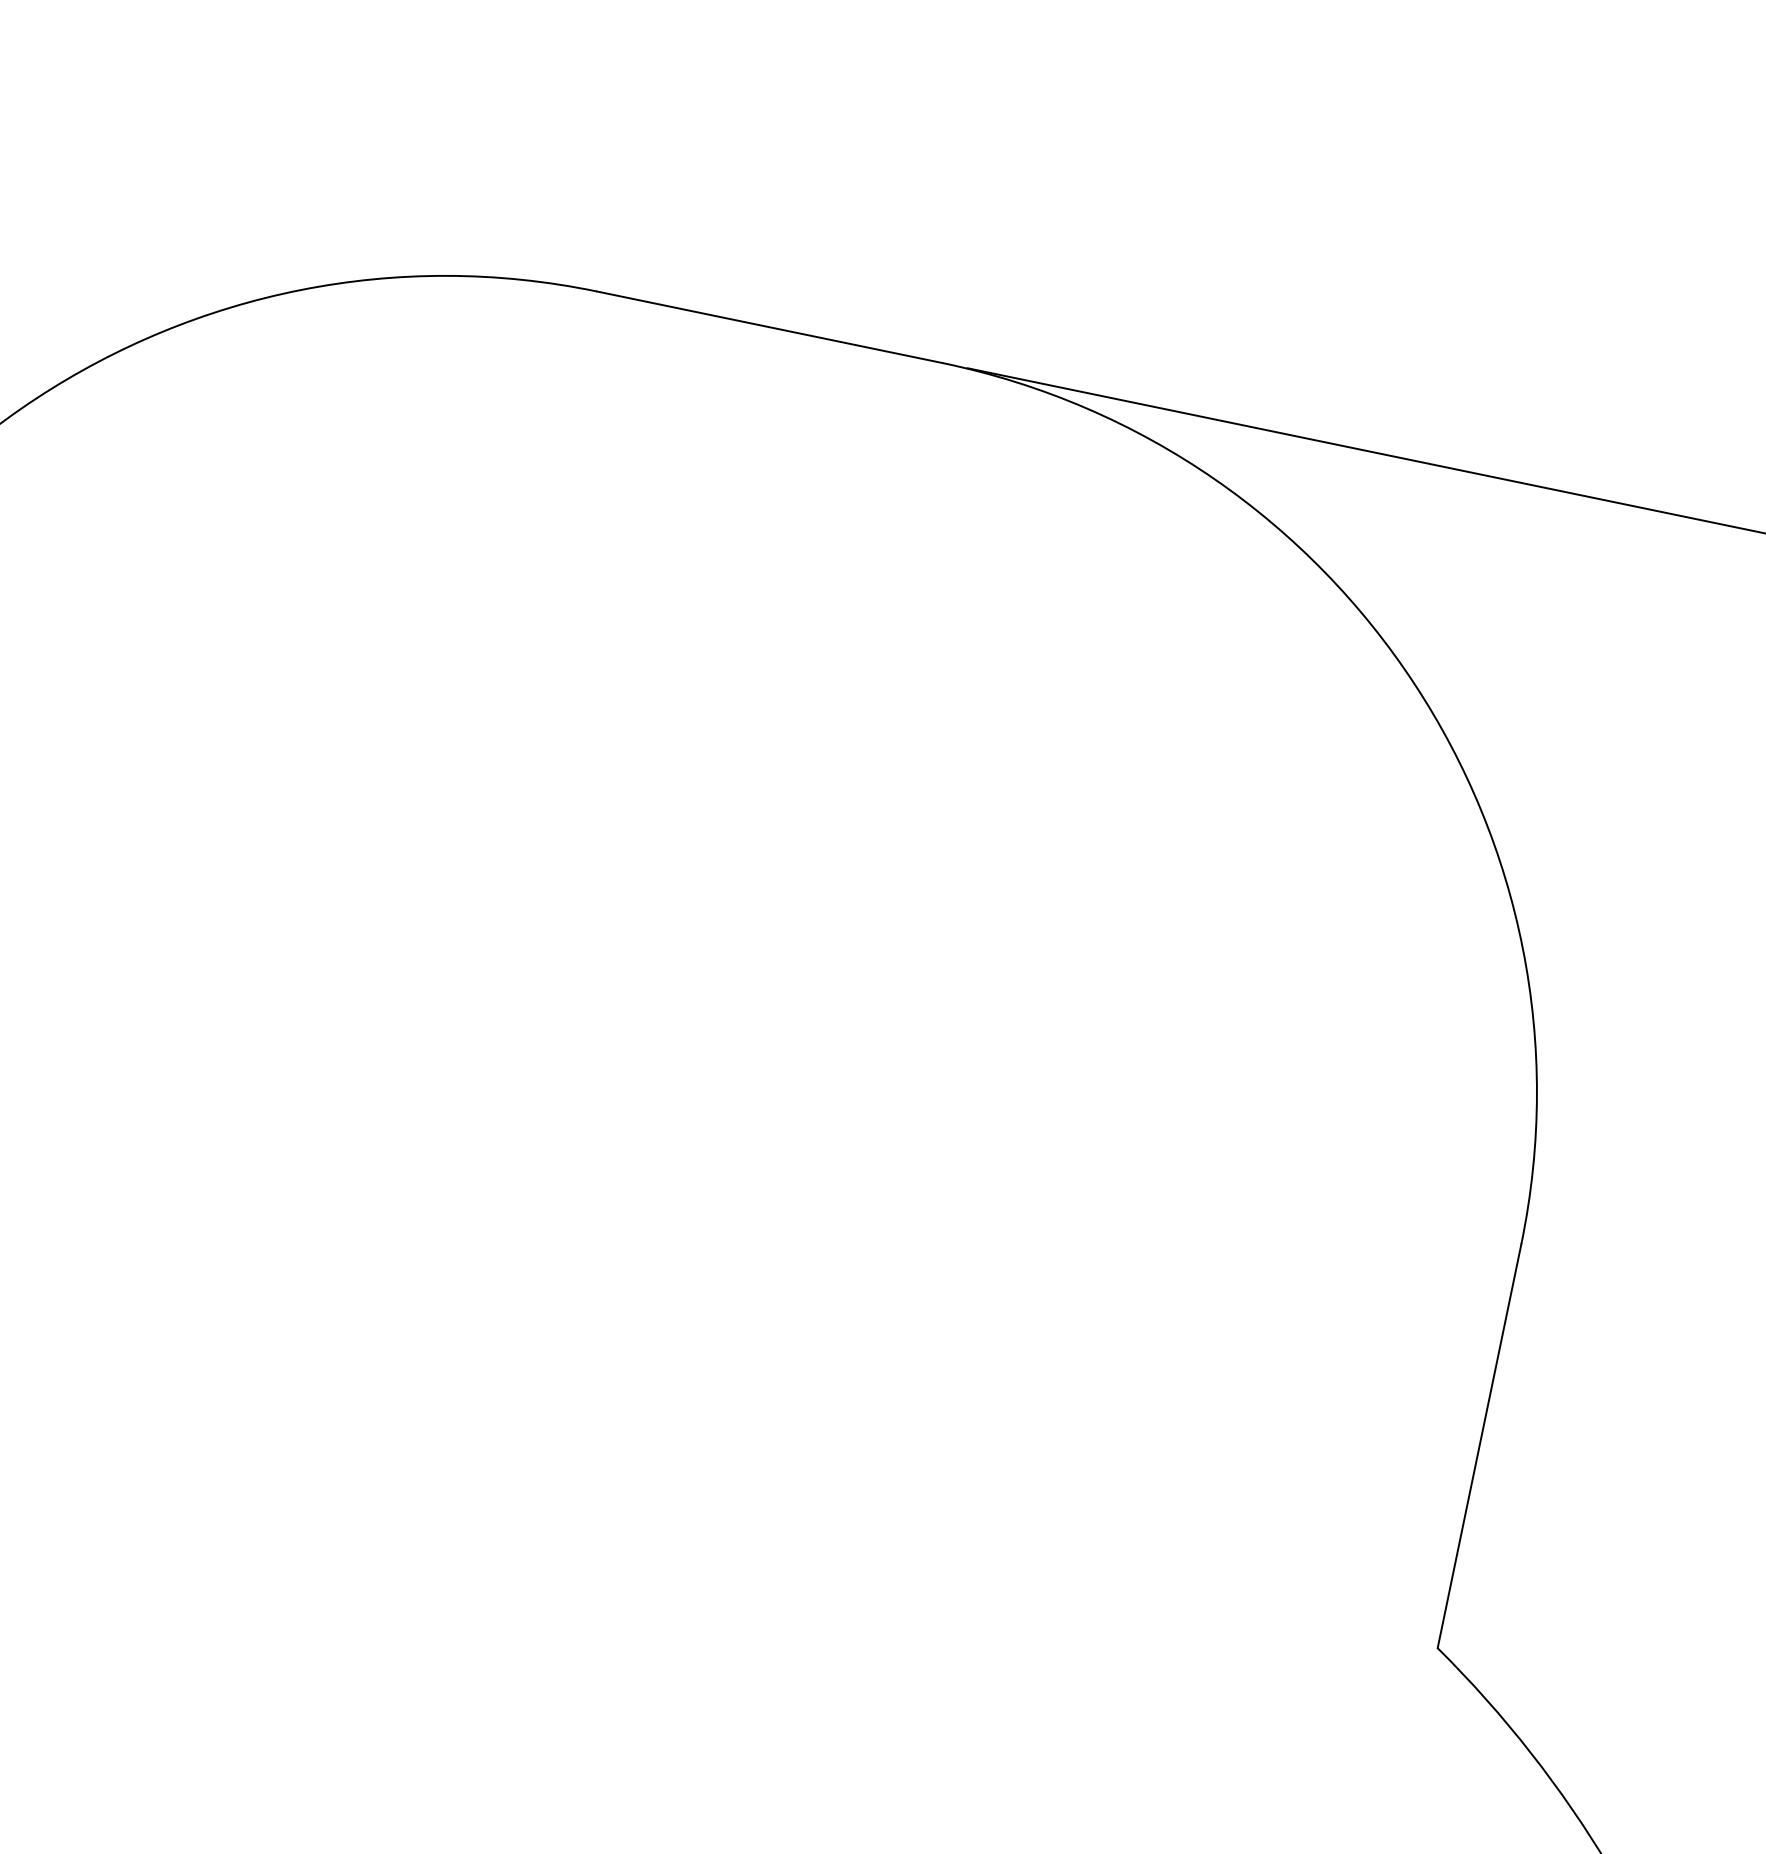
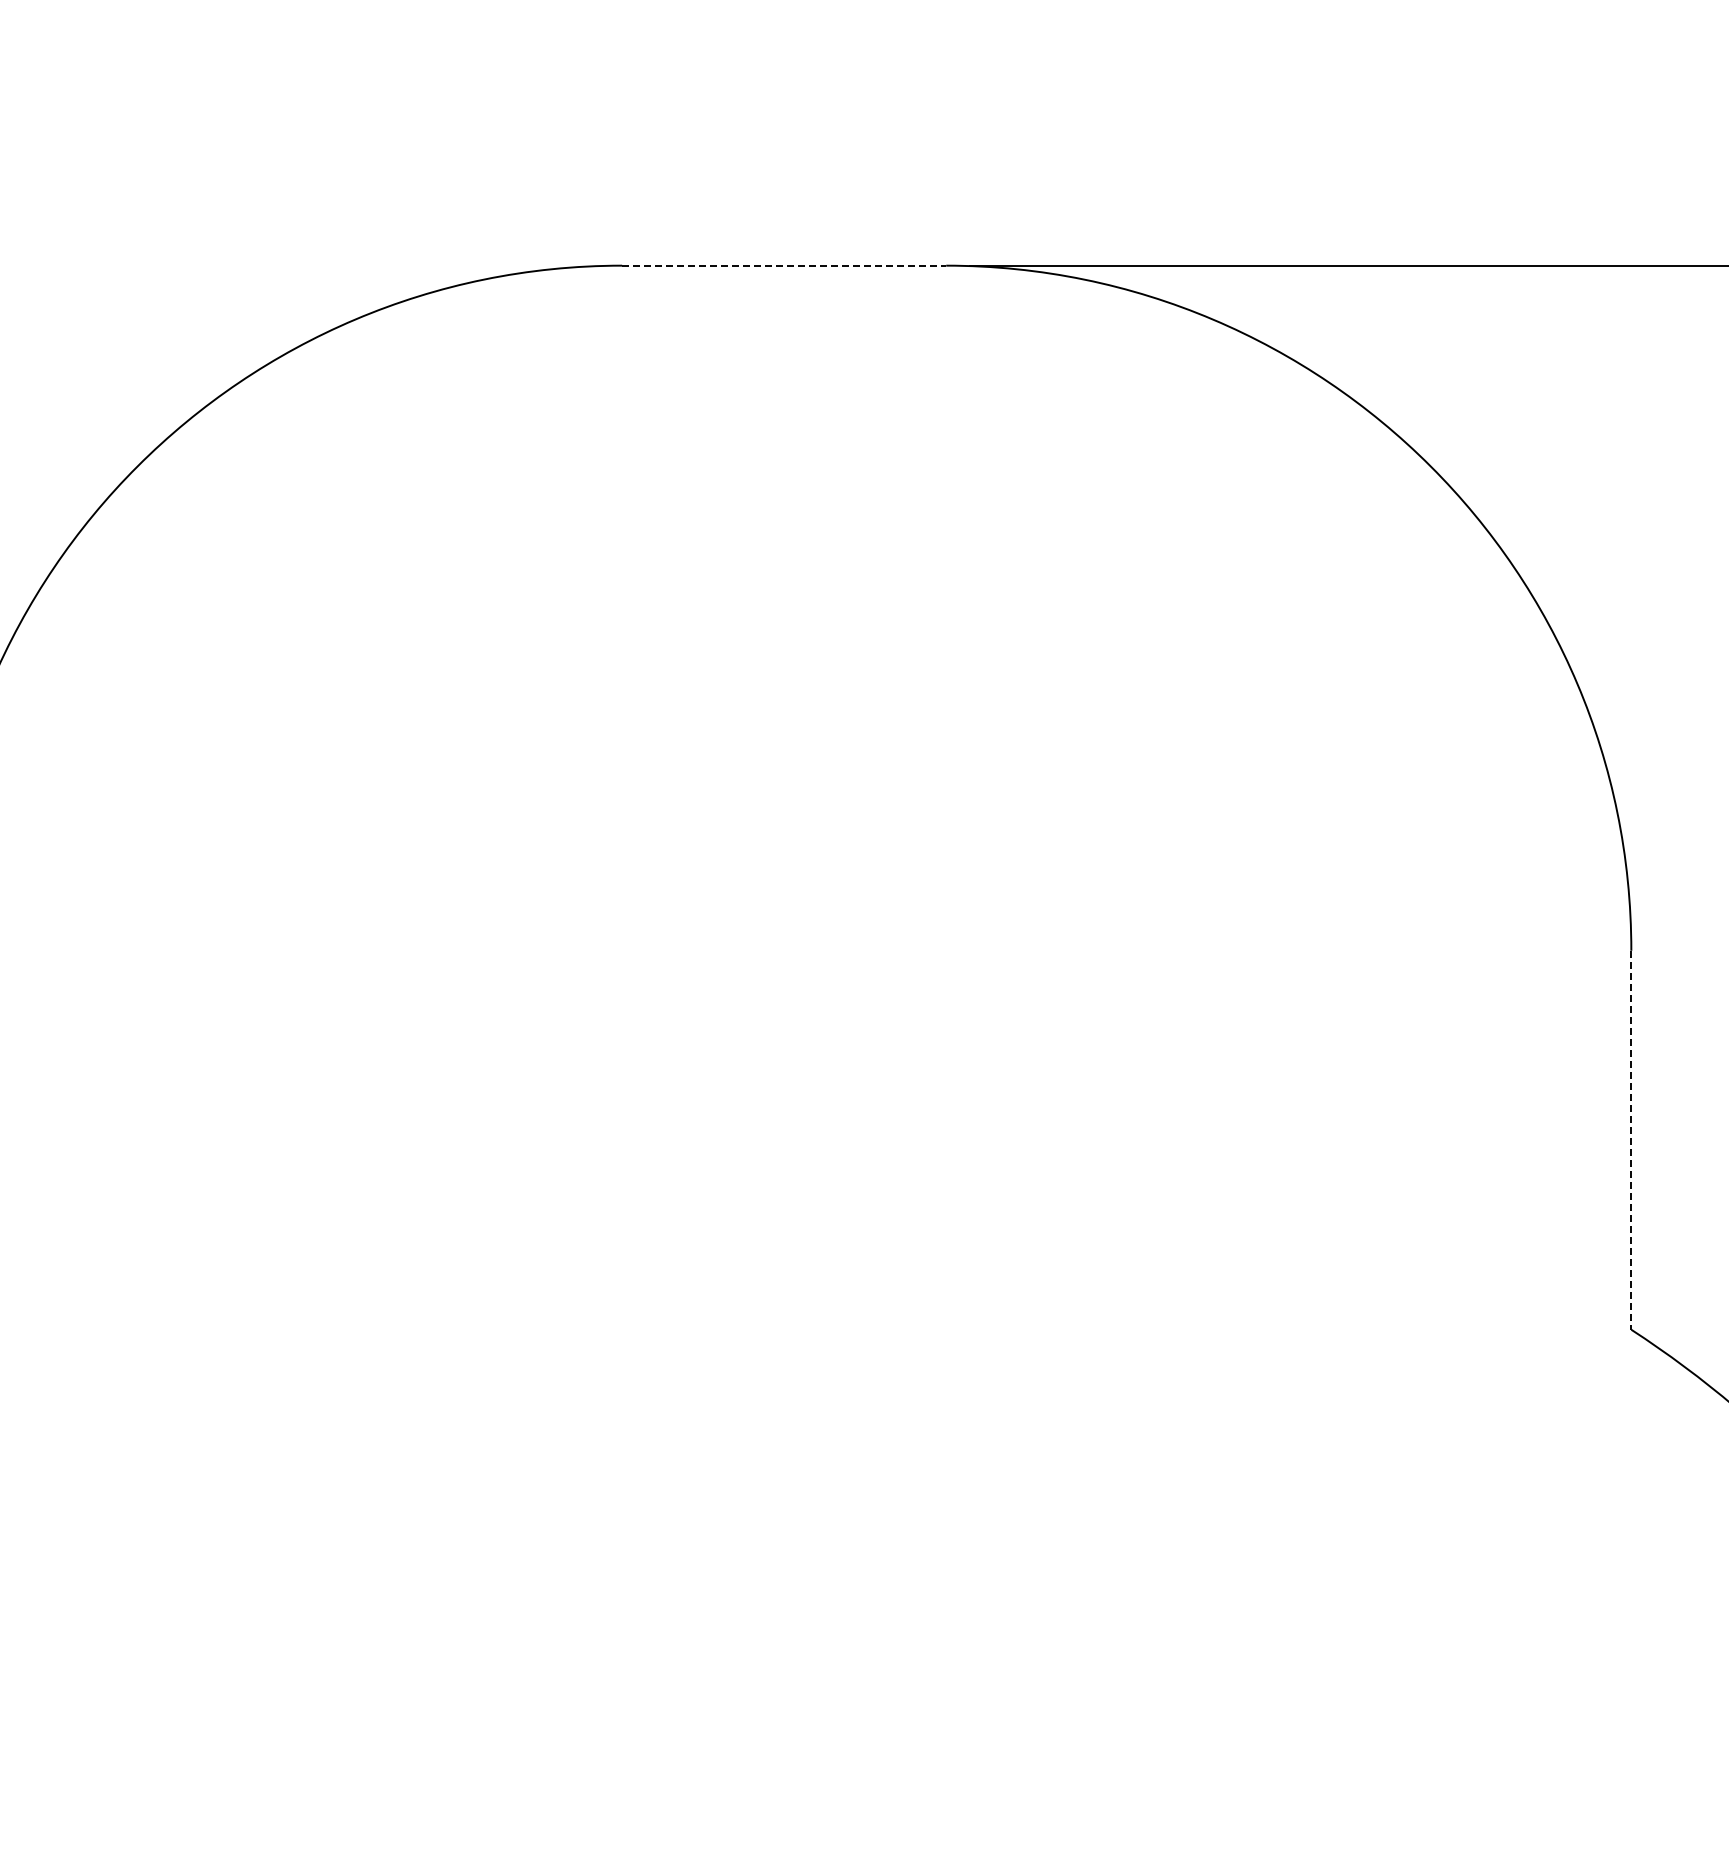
line: (770, 327) -> (784, 265), solid -> dashed
line: (1479, 1446) -> (1631, 1140), solid -> dashed

